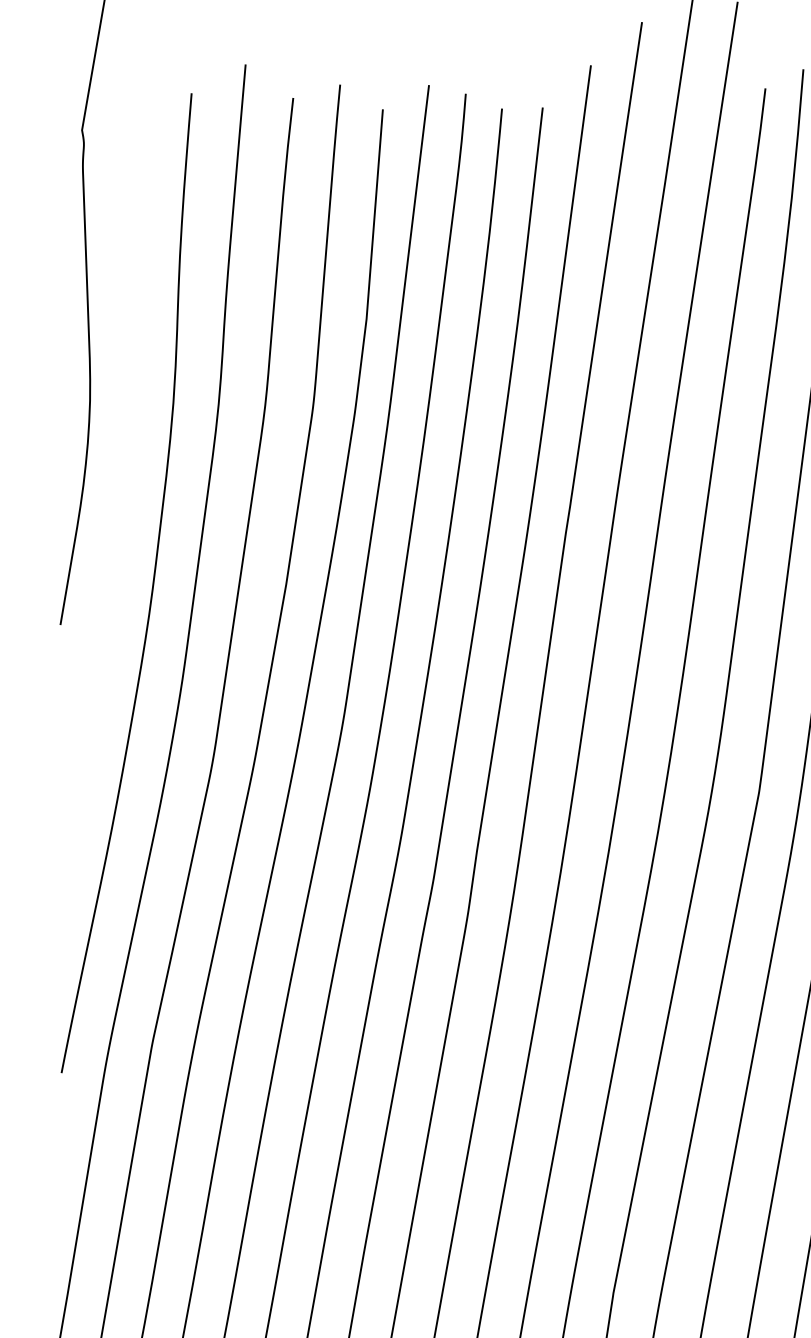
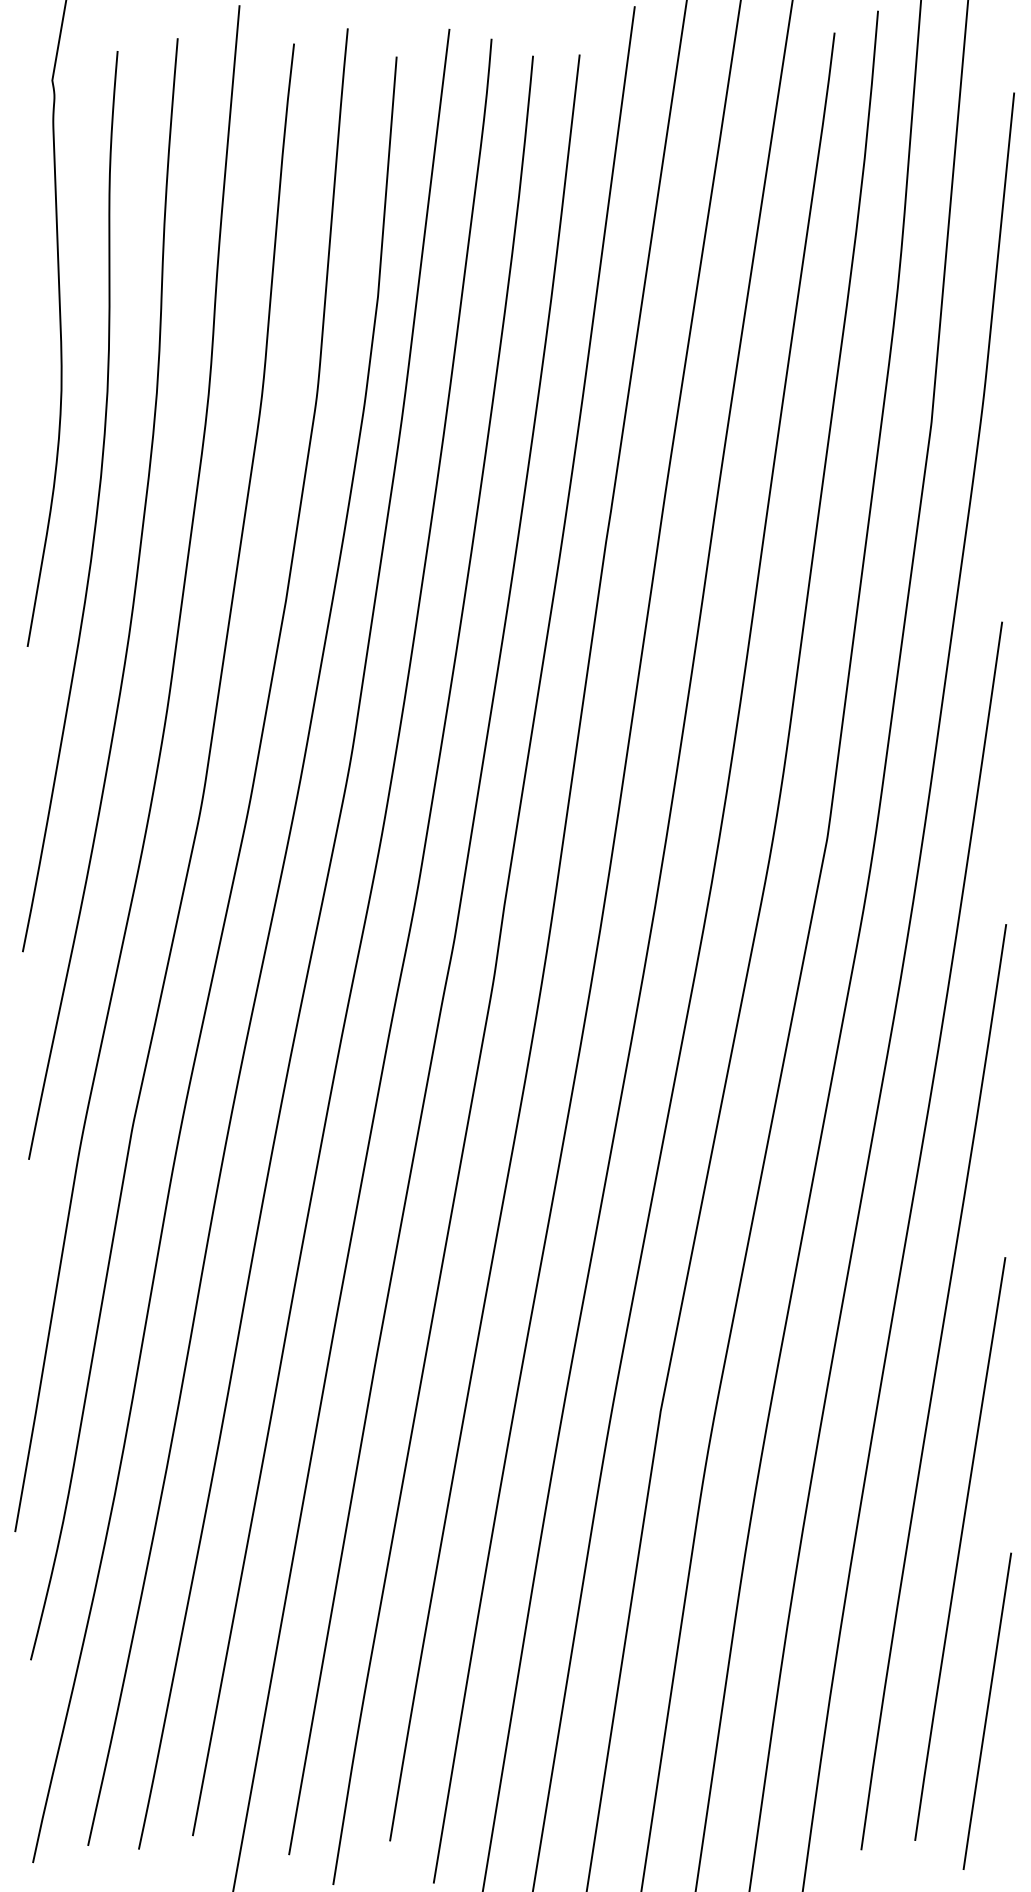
curve: (120, 501) -> (96, 505), added

